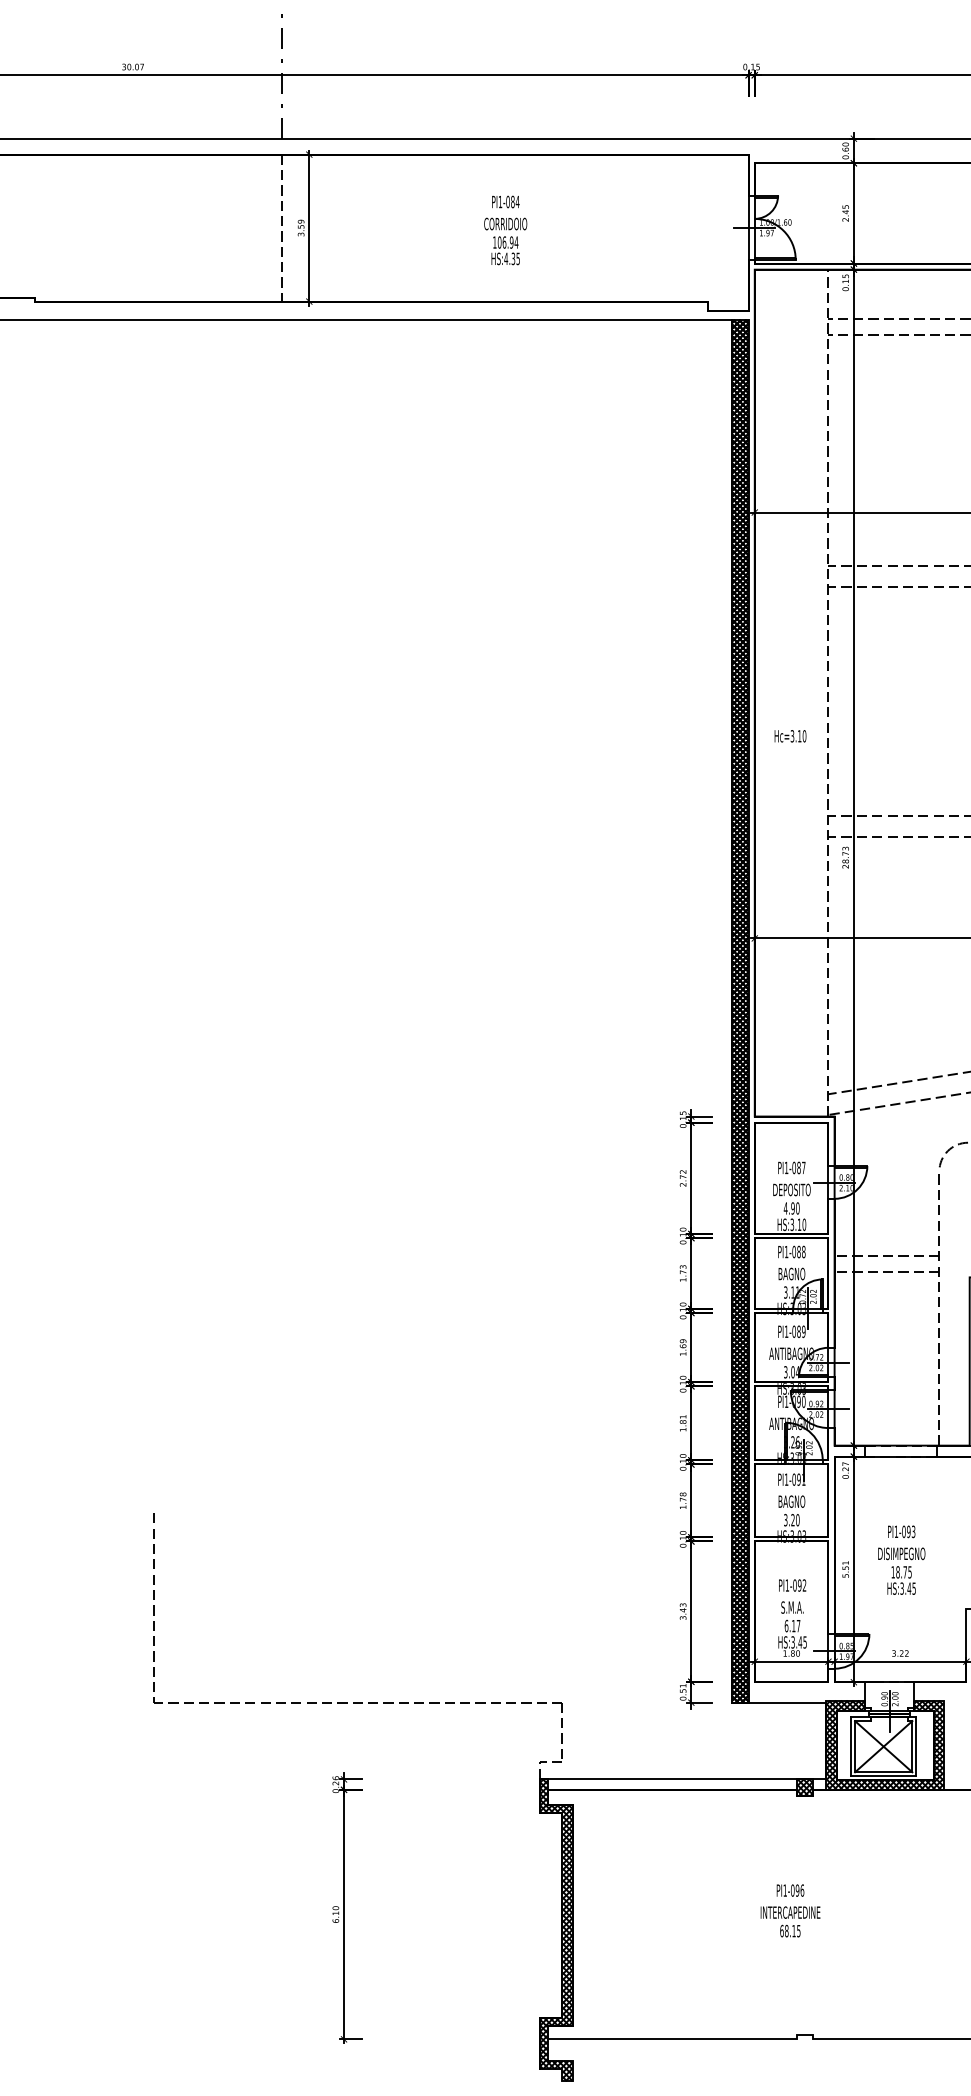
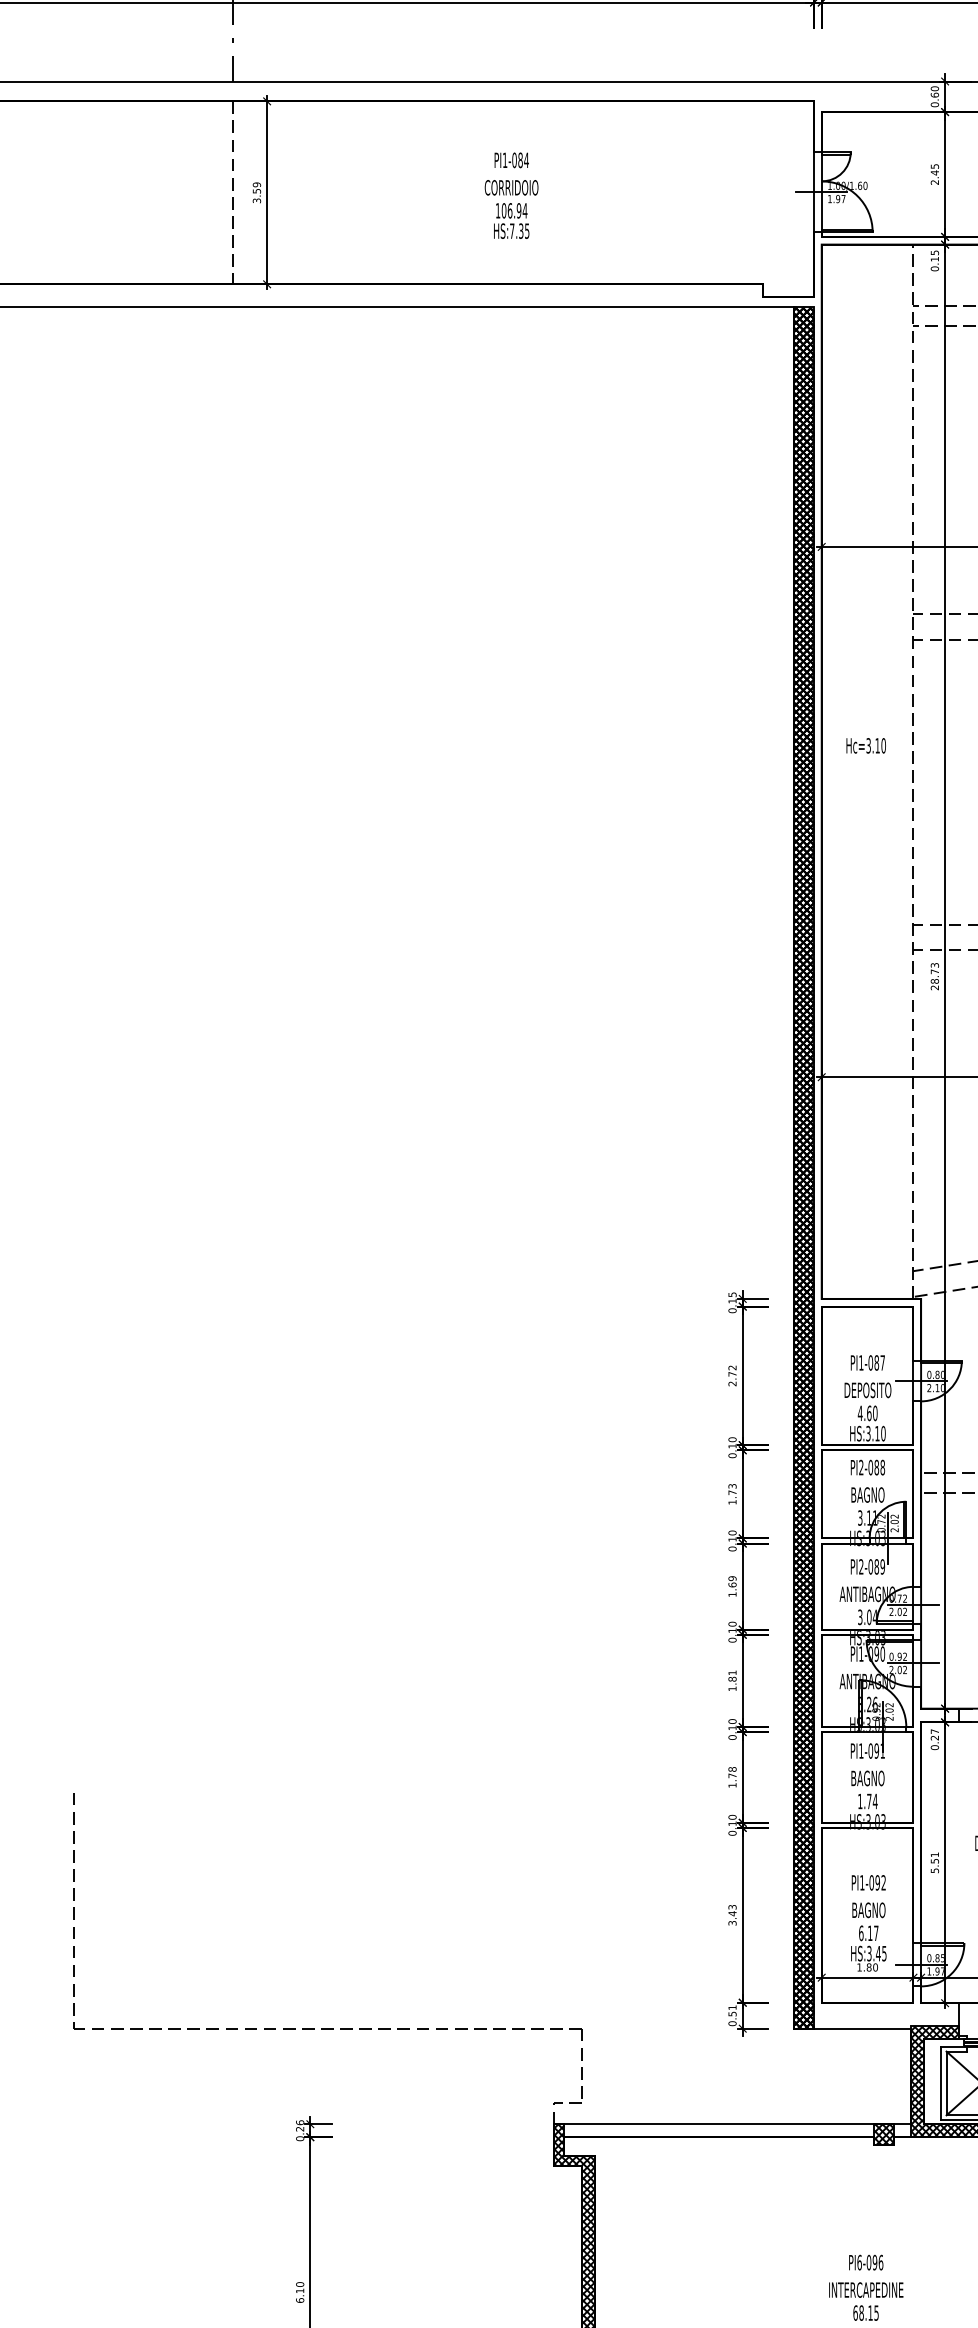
text: (506, 258) -> (512, 230), HS:4.35 -> HS:7.35
text: (790, 736) -> (866, 746), moved
text: (792, 1208) -> (868, 1413), 4.90 -> 4.60
text: (786, 1251) -> (861, 1466), PI1-088 -> PI2-088
text: (786, 1331) -> (861, 1566), PI1-089 -> PI2-089
text: (791, 1519) -> (867, 1800), 3.20 -> 1.74
text: (792, 1607) -> (868, 1910), S.M.A. -> BAGNO
text: (785, 1890) -> (859, 2262), PI1-096 -> PI6-096

